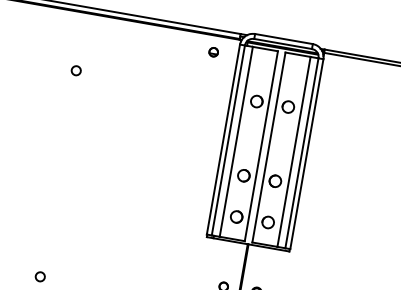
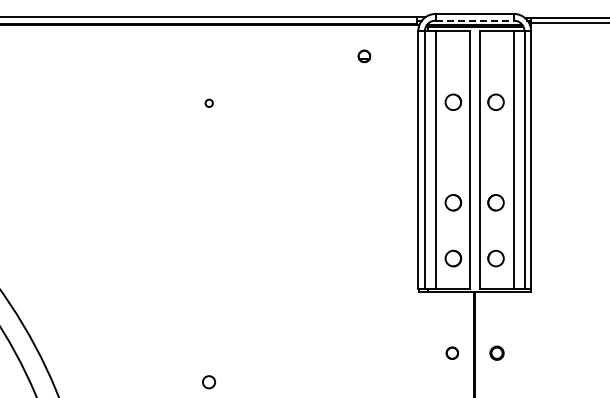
line: (283, 44) -> (475, 20), solid -> dashed
part: (213, 52) -> (364, 56), moved
circle: (76, 71) -> (209, 103), size x0.6

